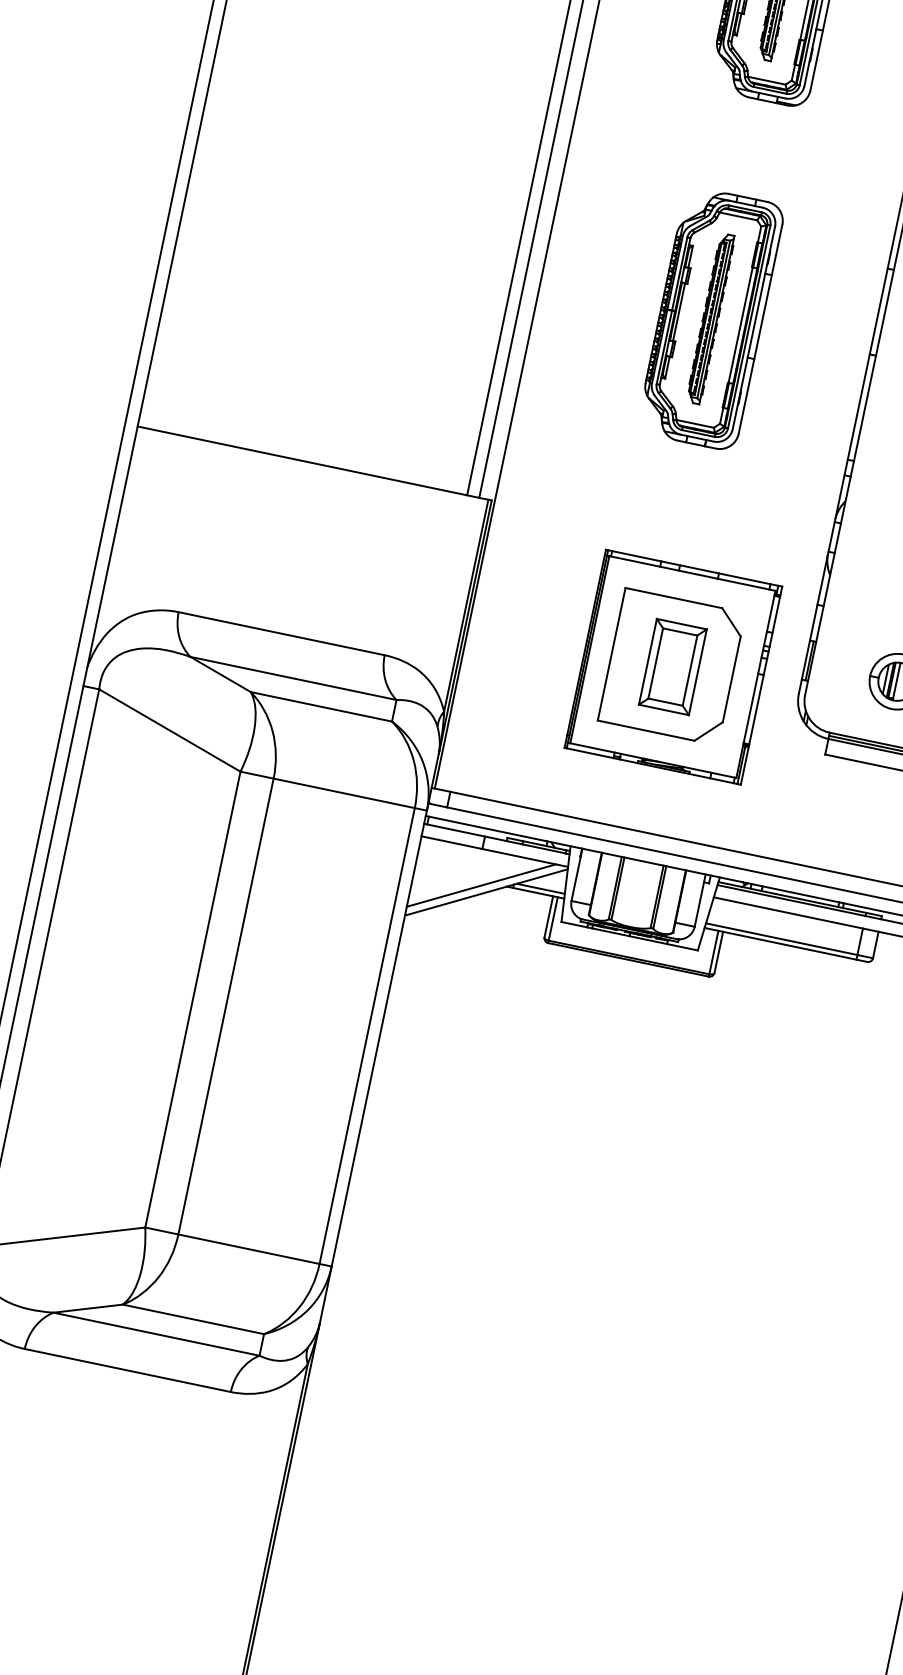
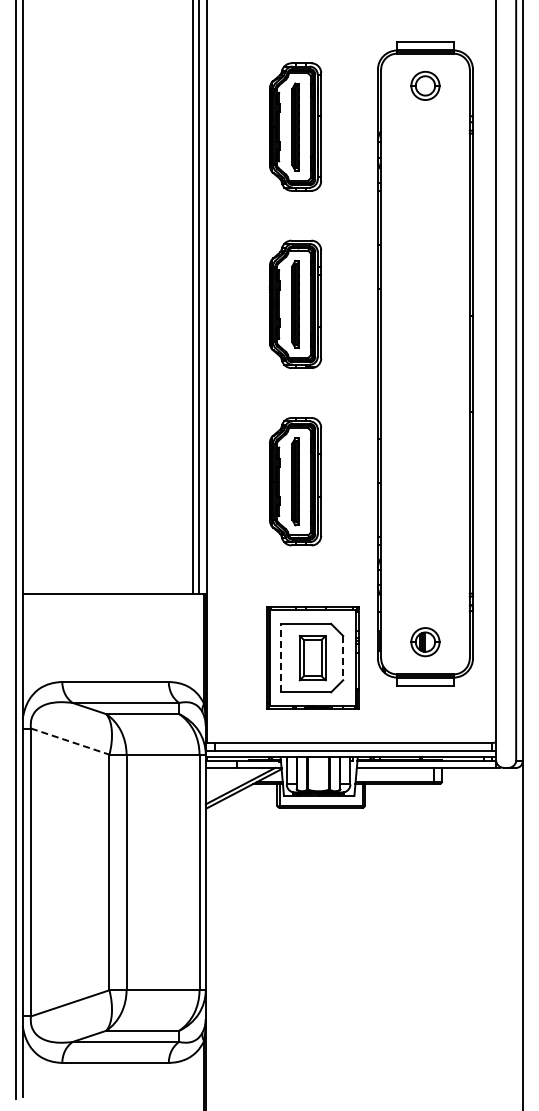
line: (612, 653) -> (281, 657), solid -> dashed
line: (732, 680) -> (343, 658), solid -> dashed
line: (170, 730) -> (70, 741), solid -> dashed

